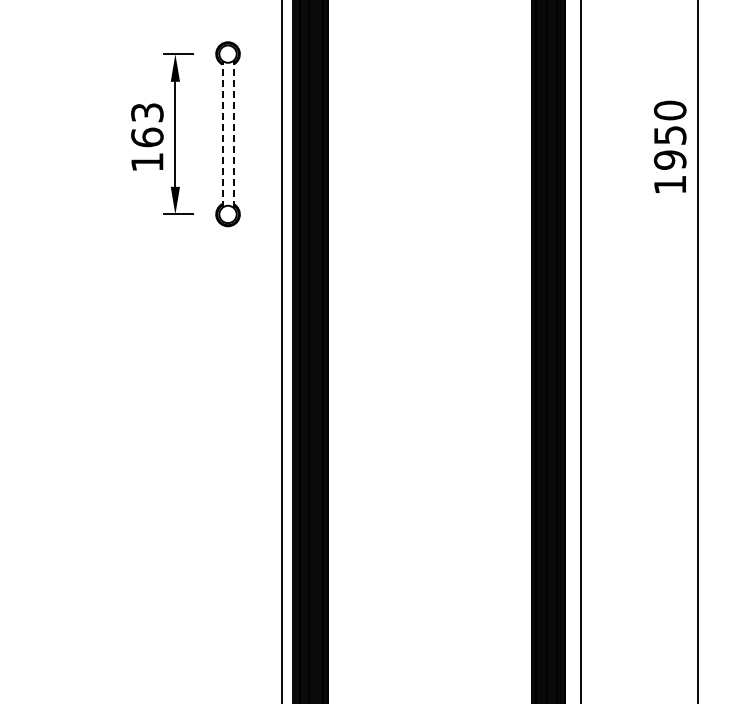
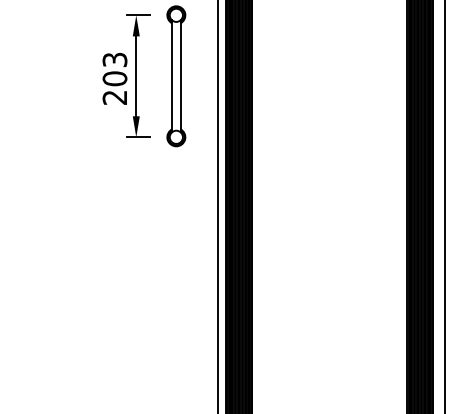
line: (222, 133) -> (172, 75), dashed -> solid
line: (233, 133) -> (180, 75), dashed -> solid
text: (147, 149) -> (115, 87), 163 -> 203

